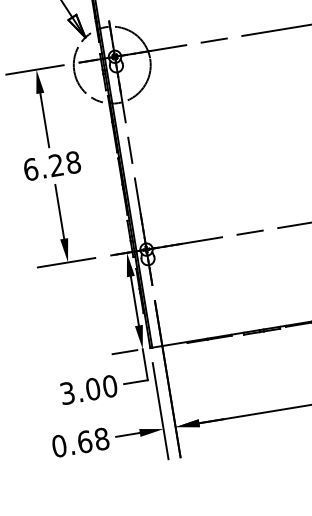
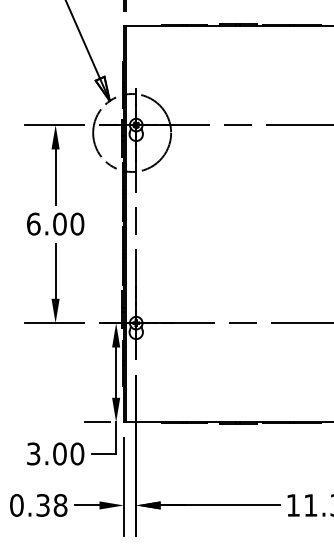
text: (64, 163) -> (68, 223), 6.28 -> 6.00
text: (85, 441) -> (43, 505), 0.68 -> 0.38

